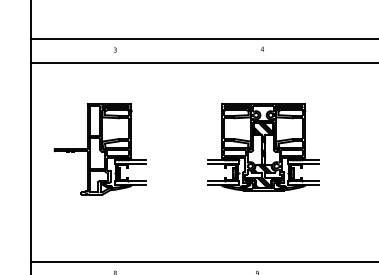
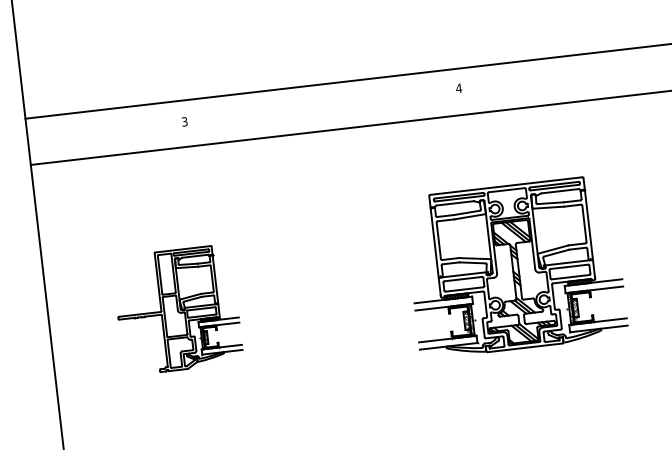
part: (263, 147) -> (515, 267), moved
part: (99, 149) -> (176, 310), size x0.7

